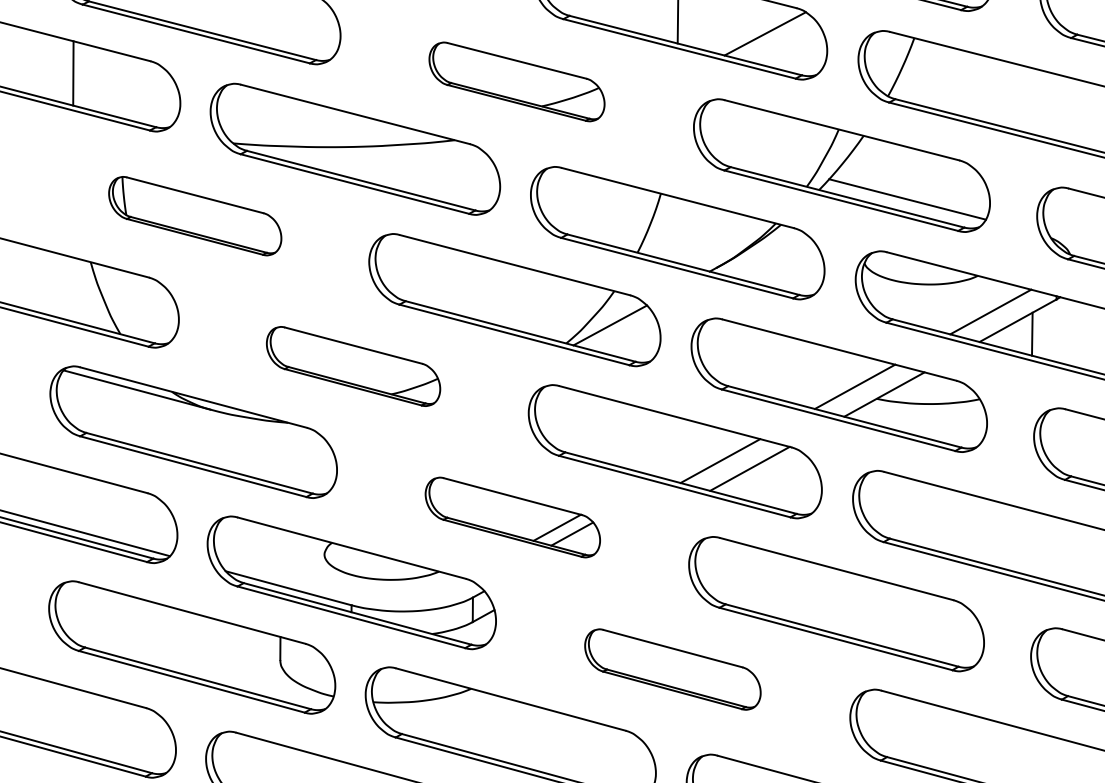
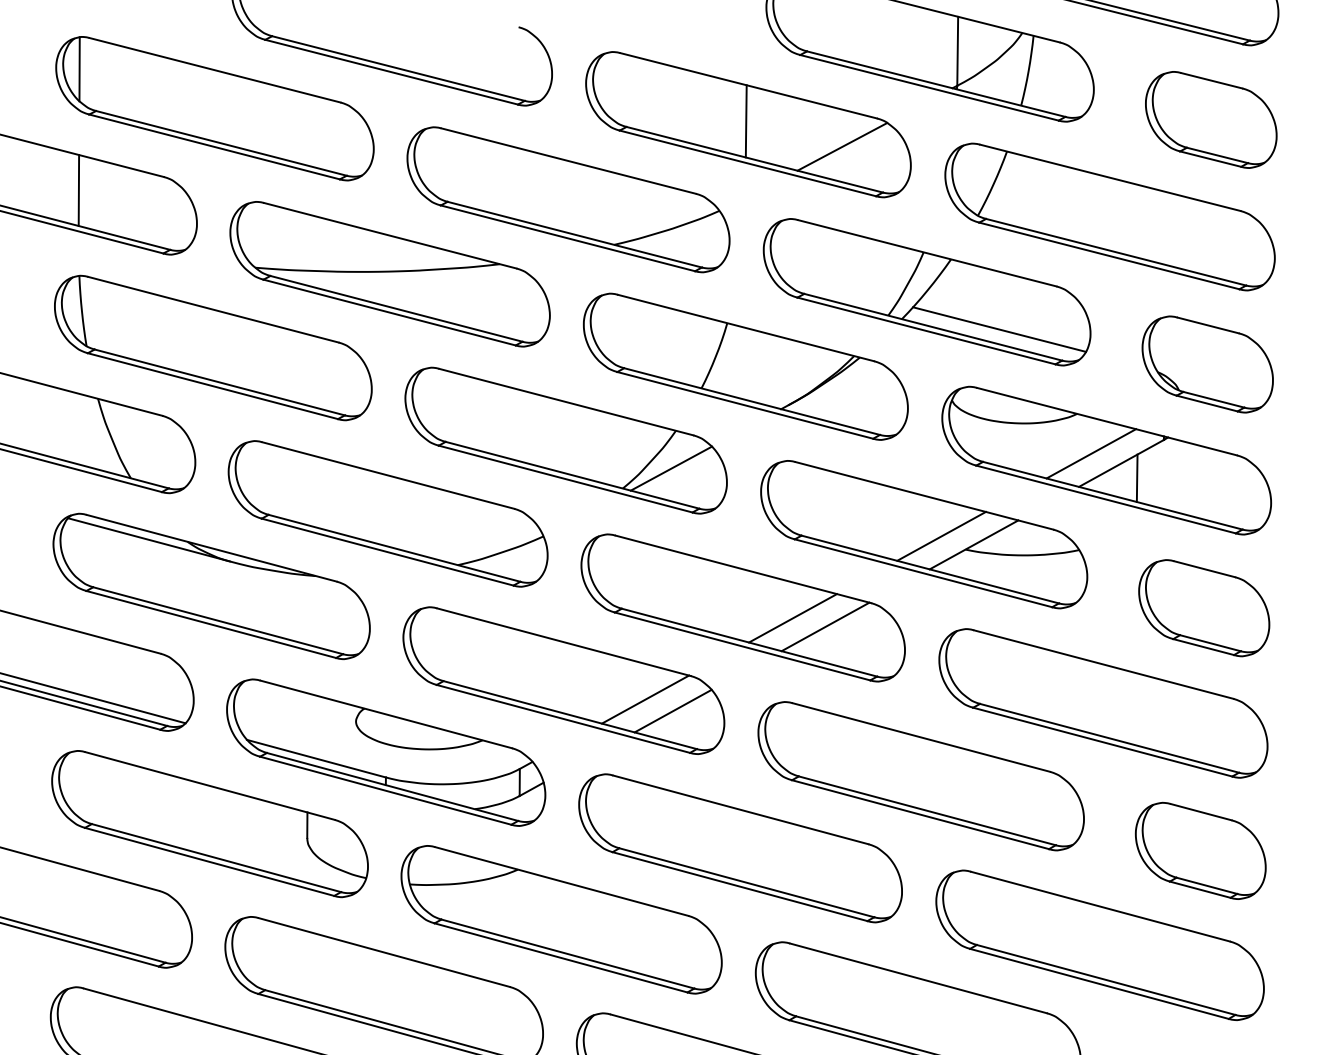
part: (517, 81) -> (568, 199), size x1.67
part: (195, 215) -> (213, 347), size x1.67
part: (353, 366) -> (387, 513), size x1.67
part: (512, 517) -> (563, 680), size x1.67
part: (672, 669) -> (740, 848), size x1.67

